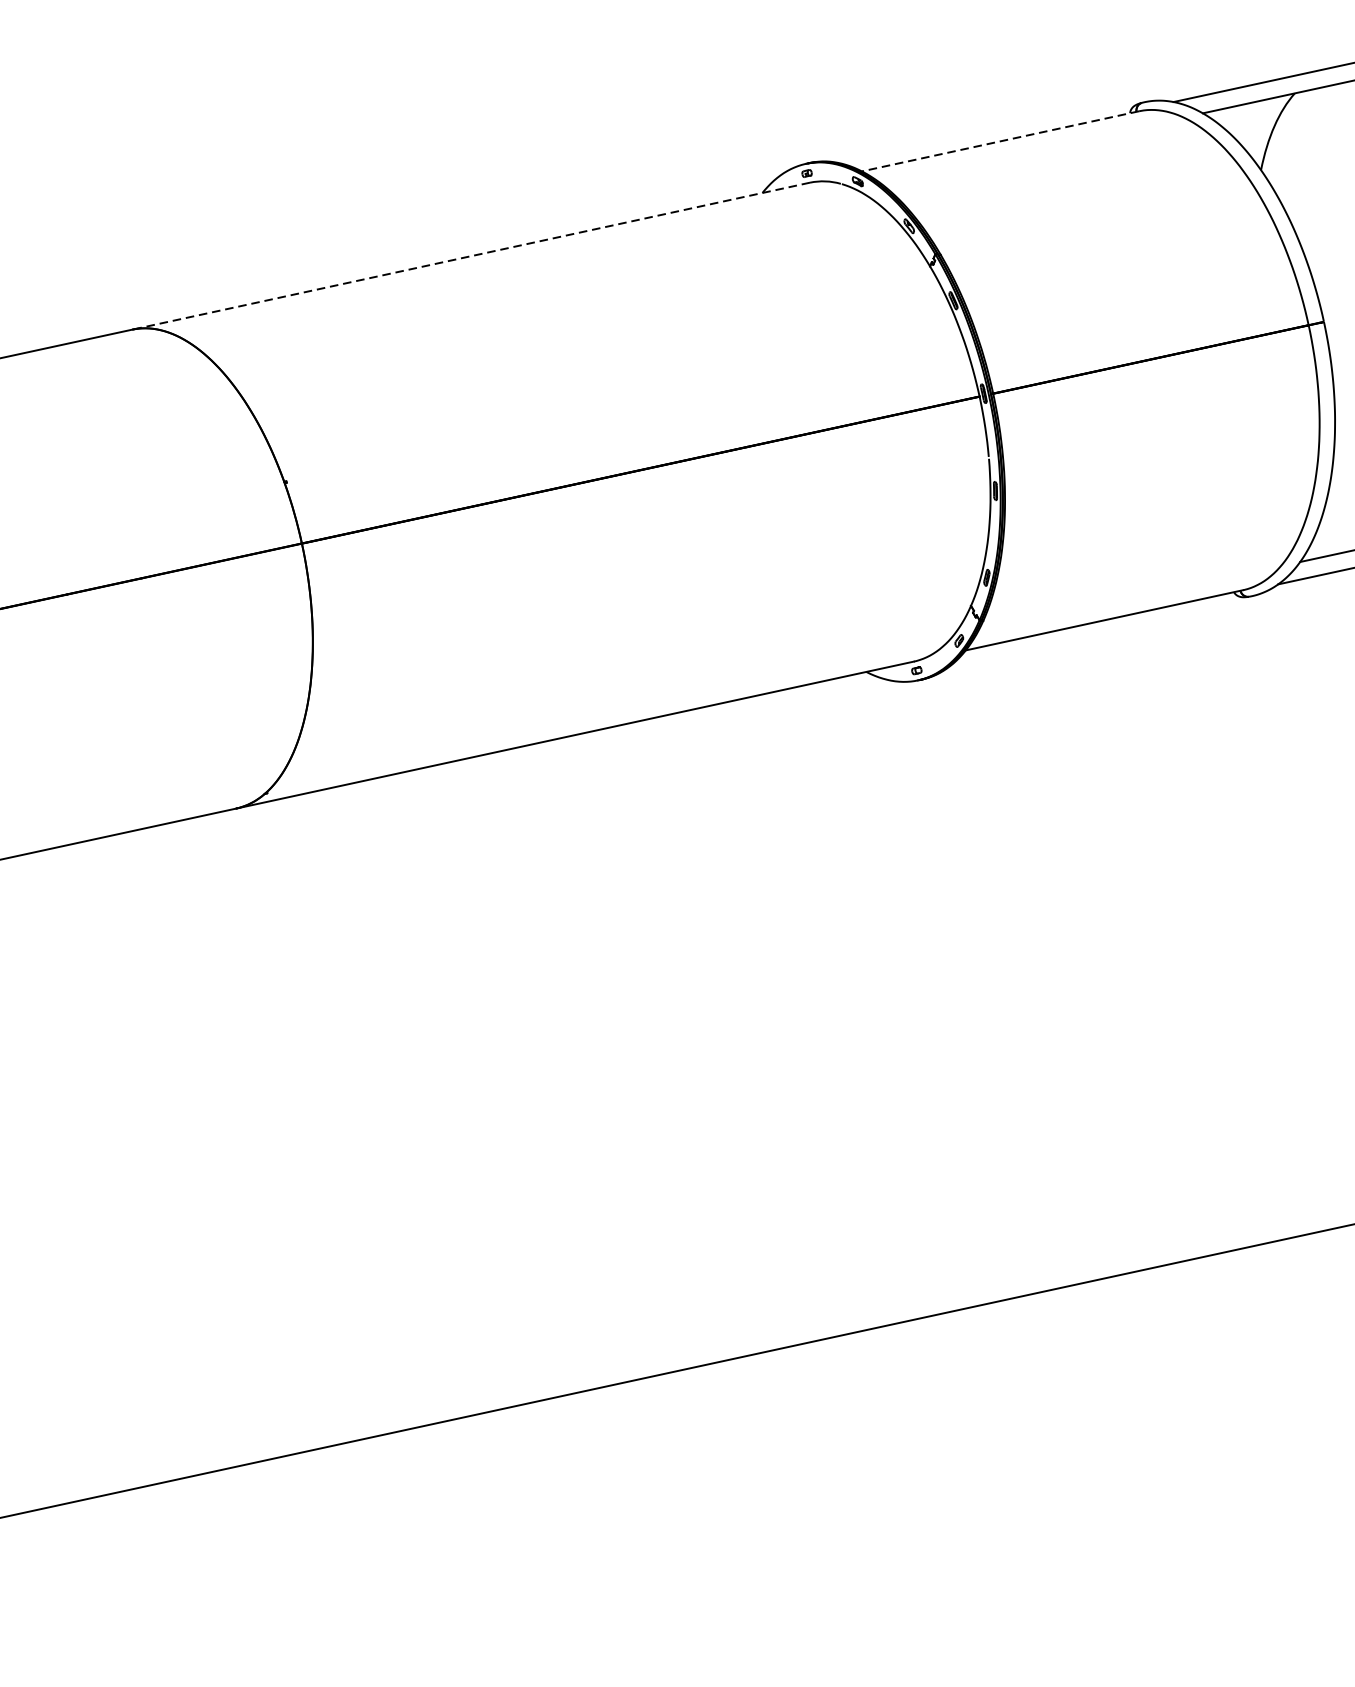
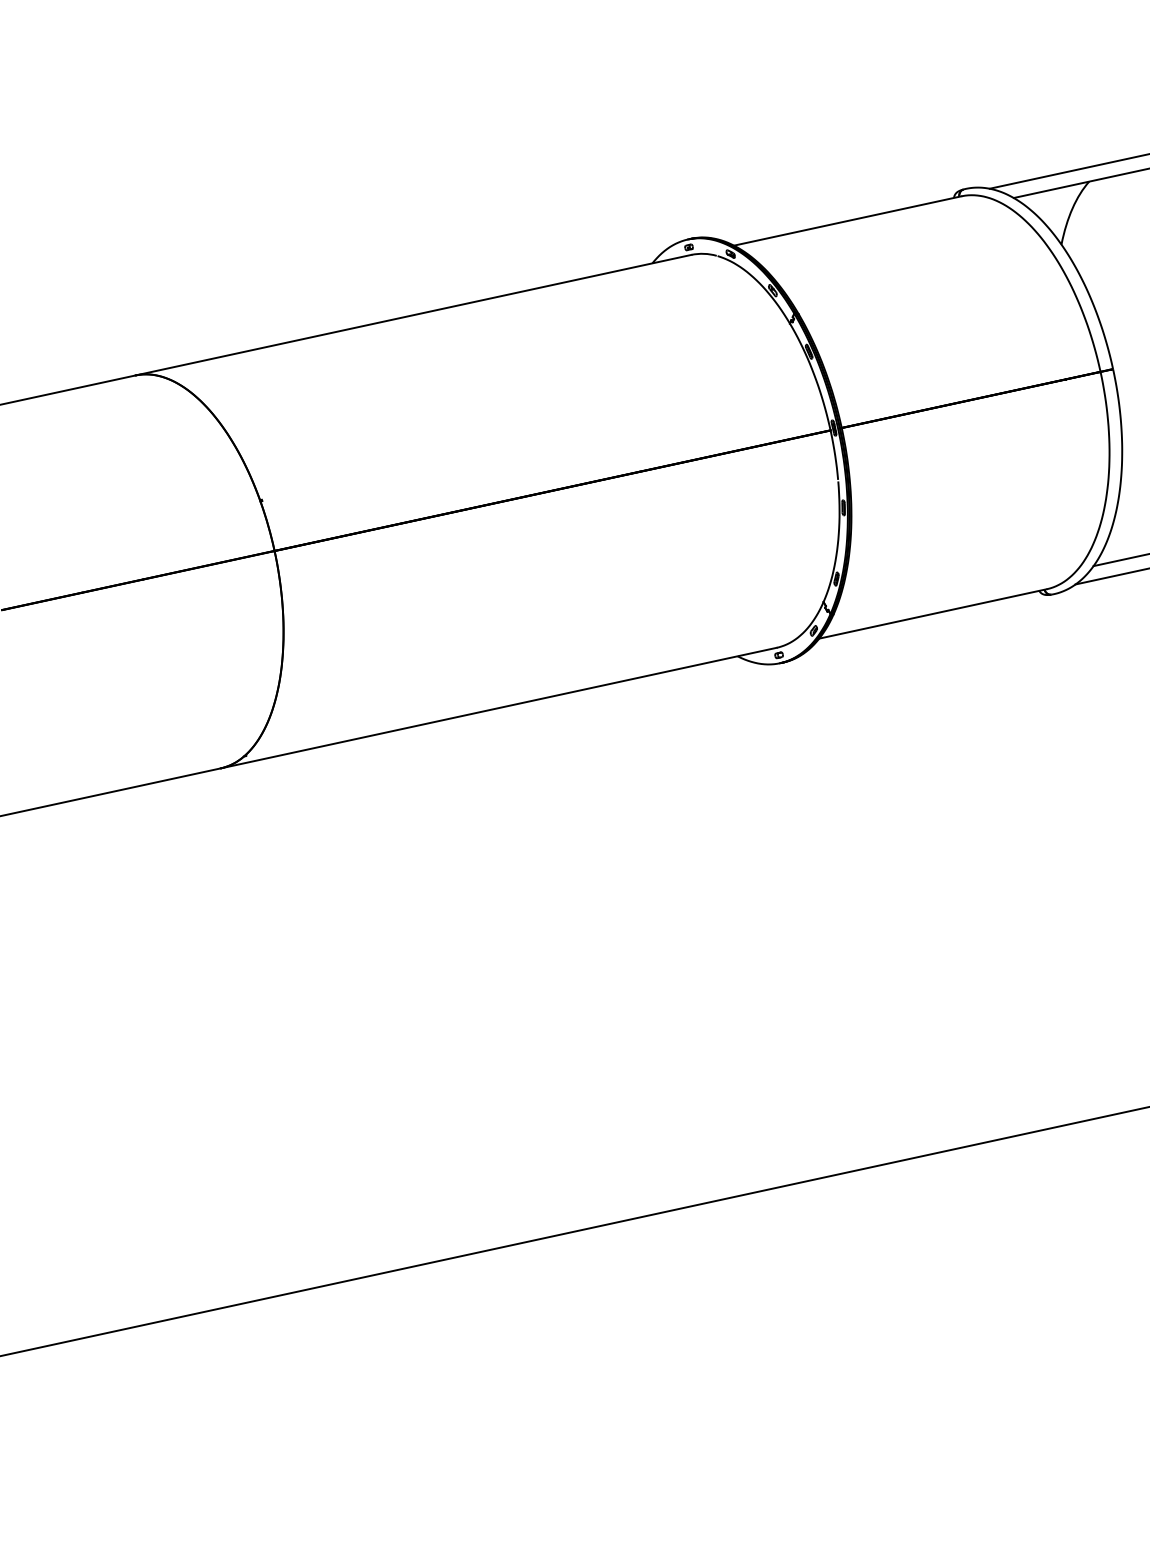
line: (1000, 141) -> (847, 221), dashed -> solid
line: (470, 256) -> (412, 315), dashed -> solid

